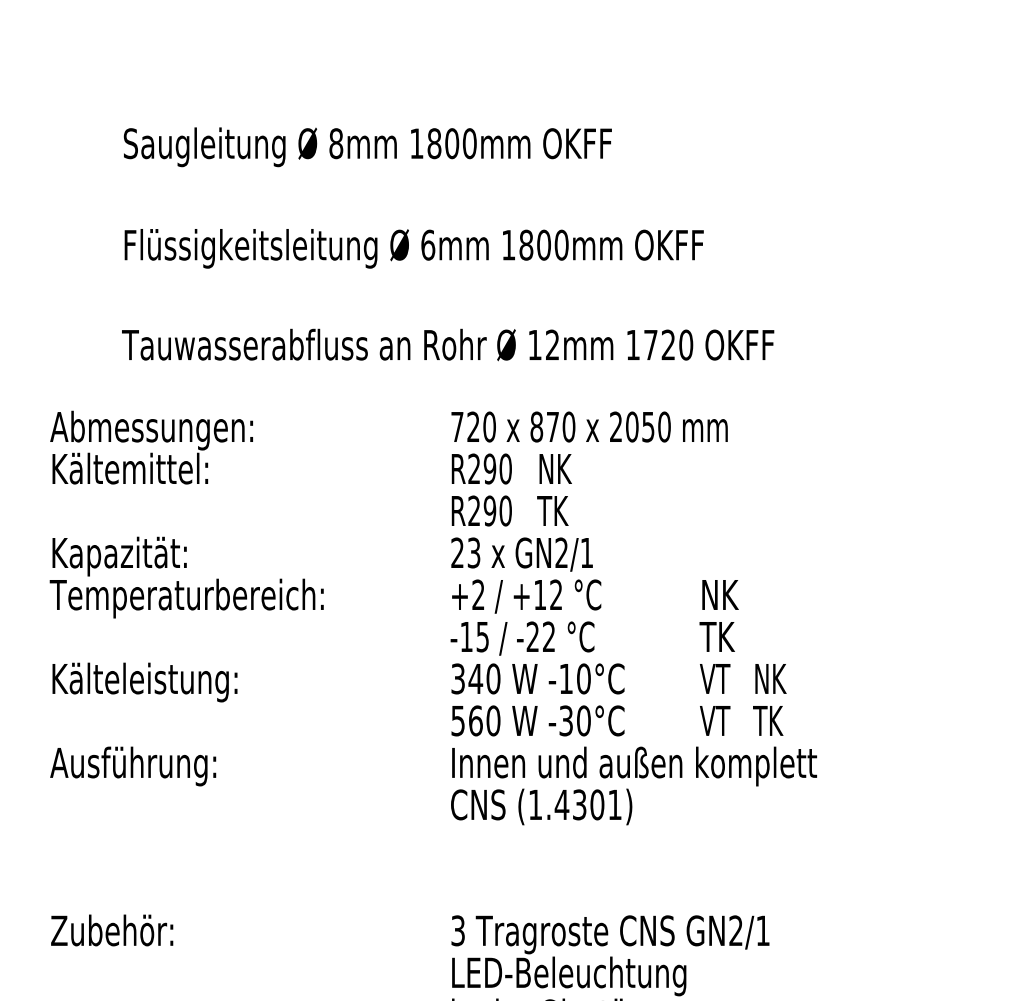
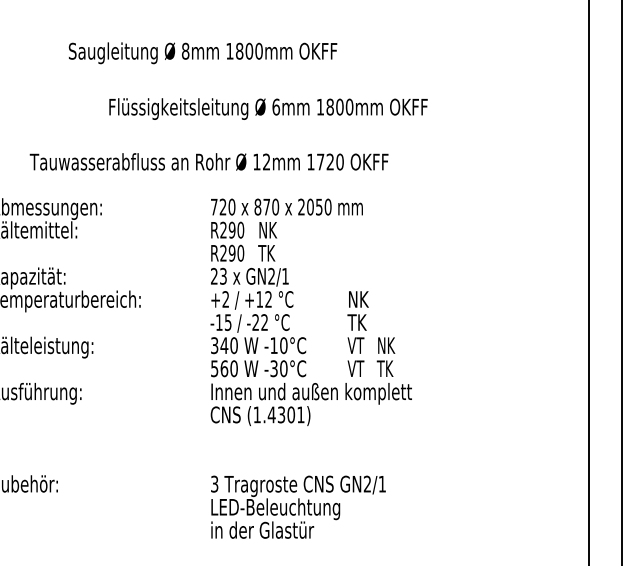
text: (366, 147) -> (202, 53), moved
text: (414, 247) -> (268, 108), moved

